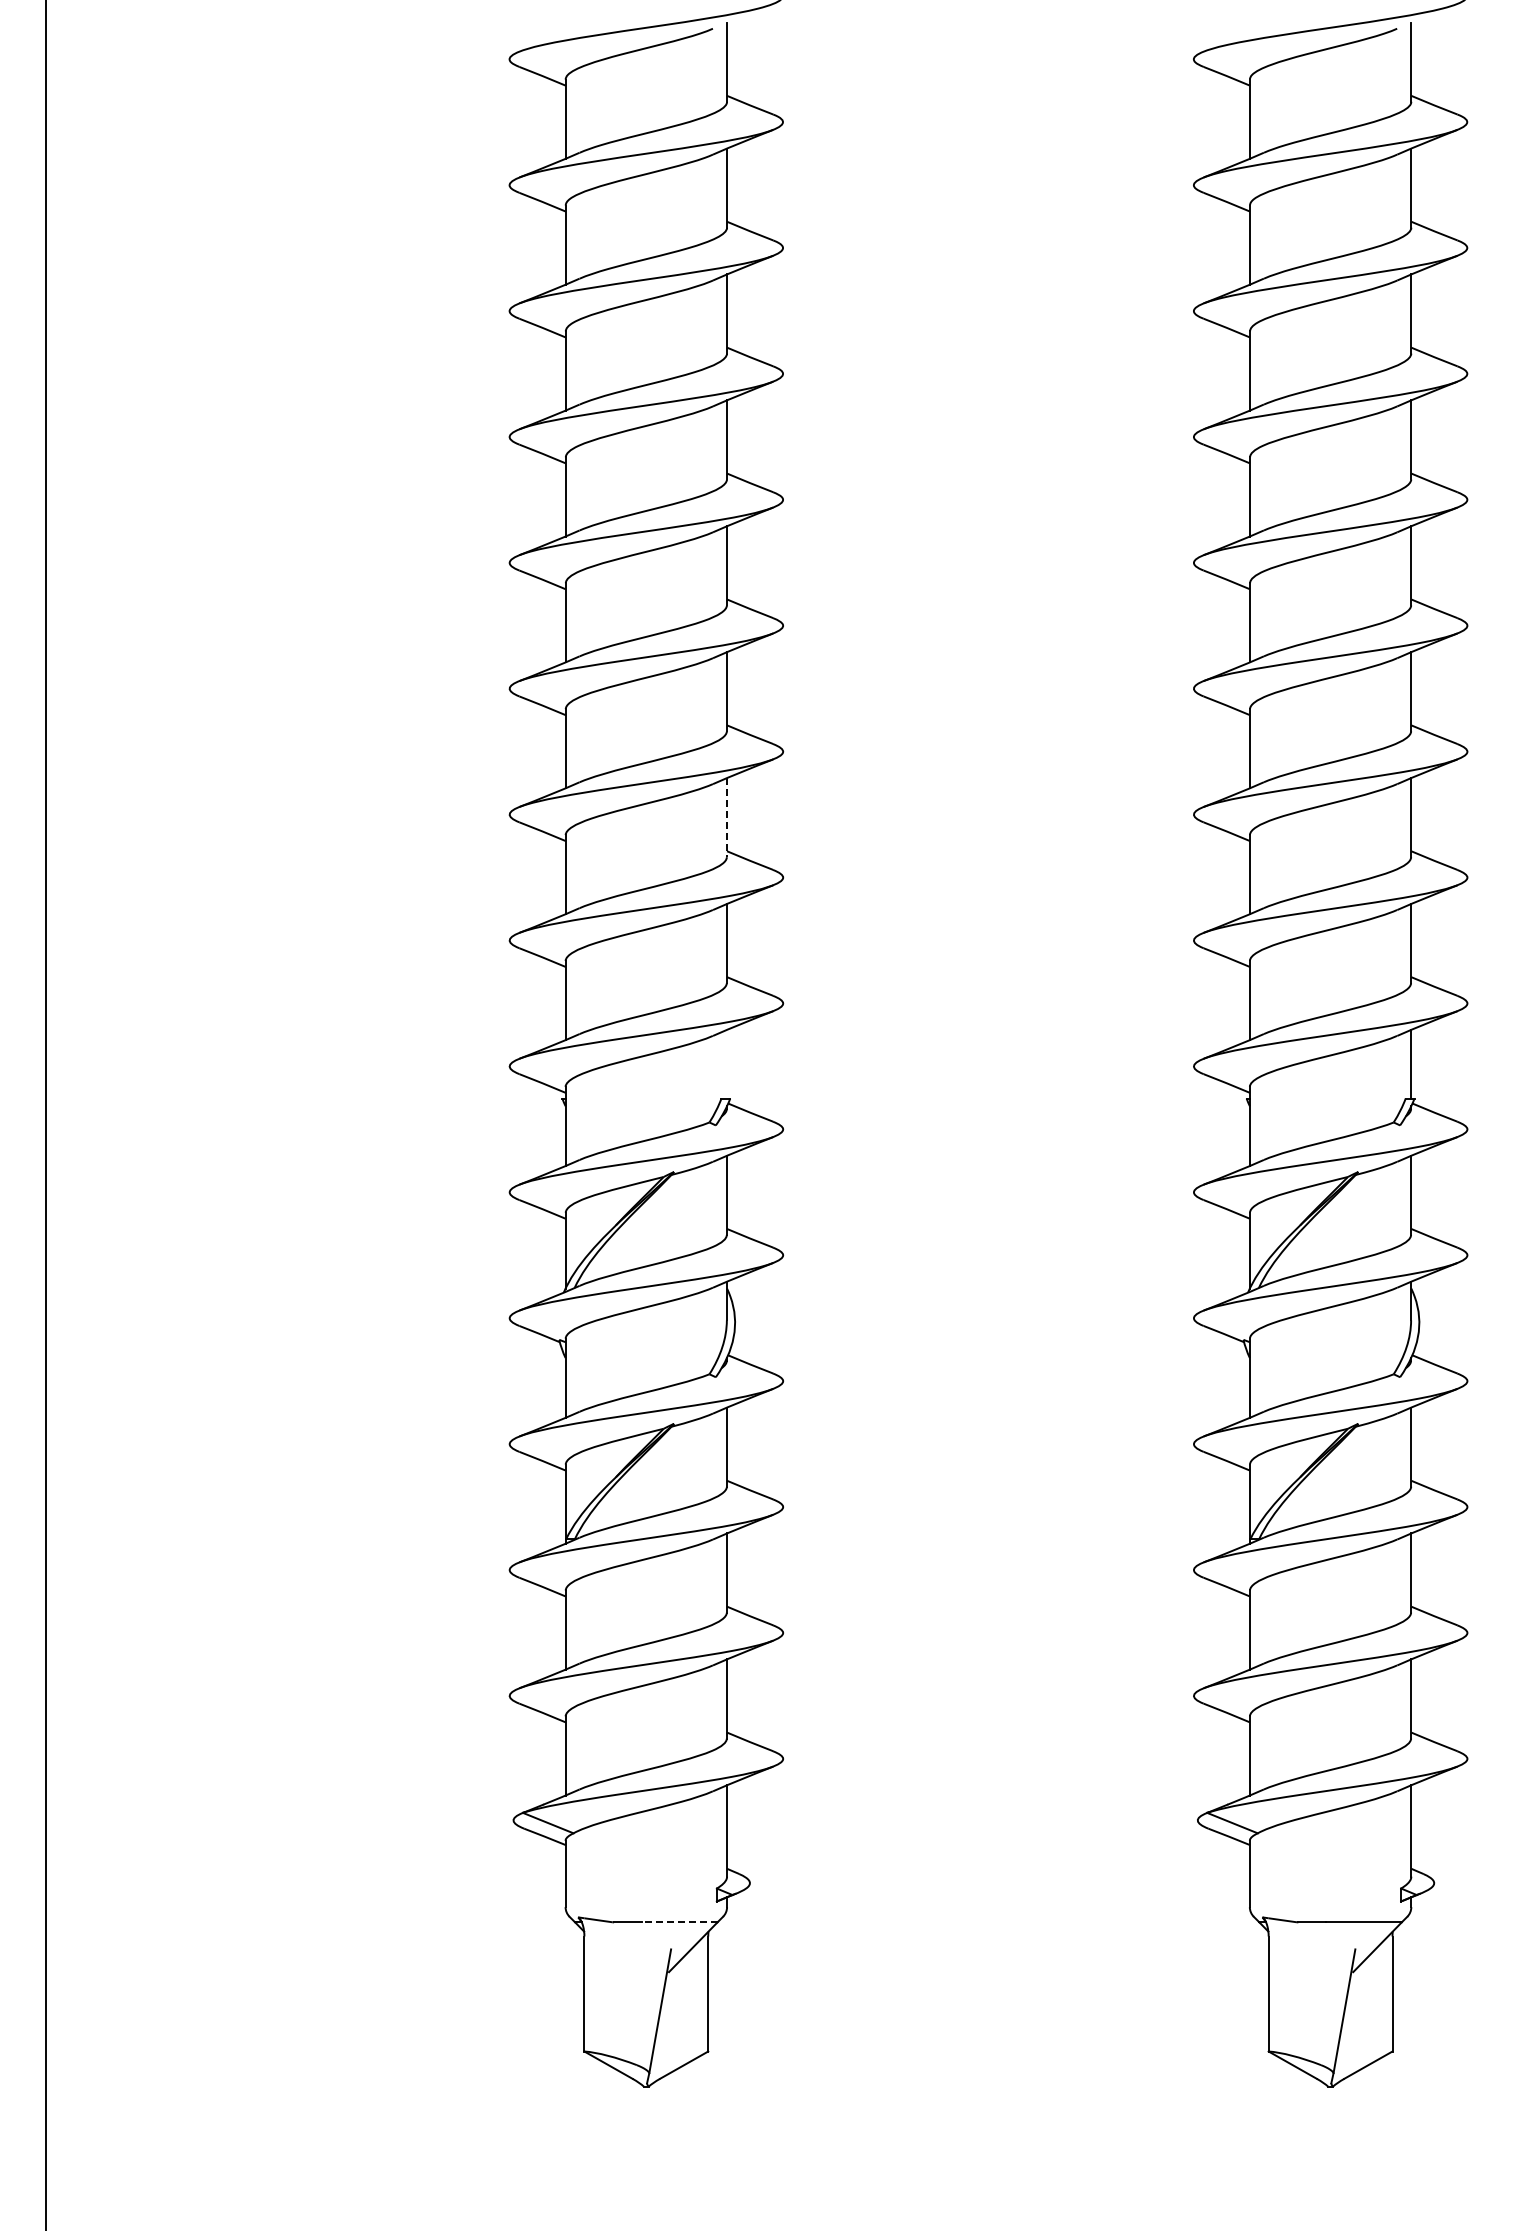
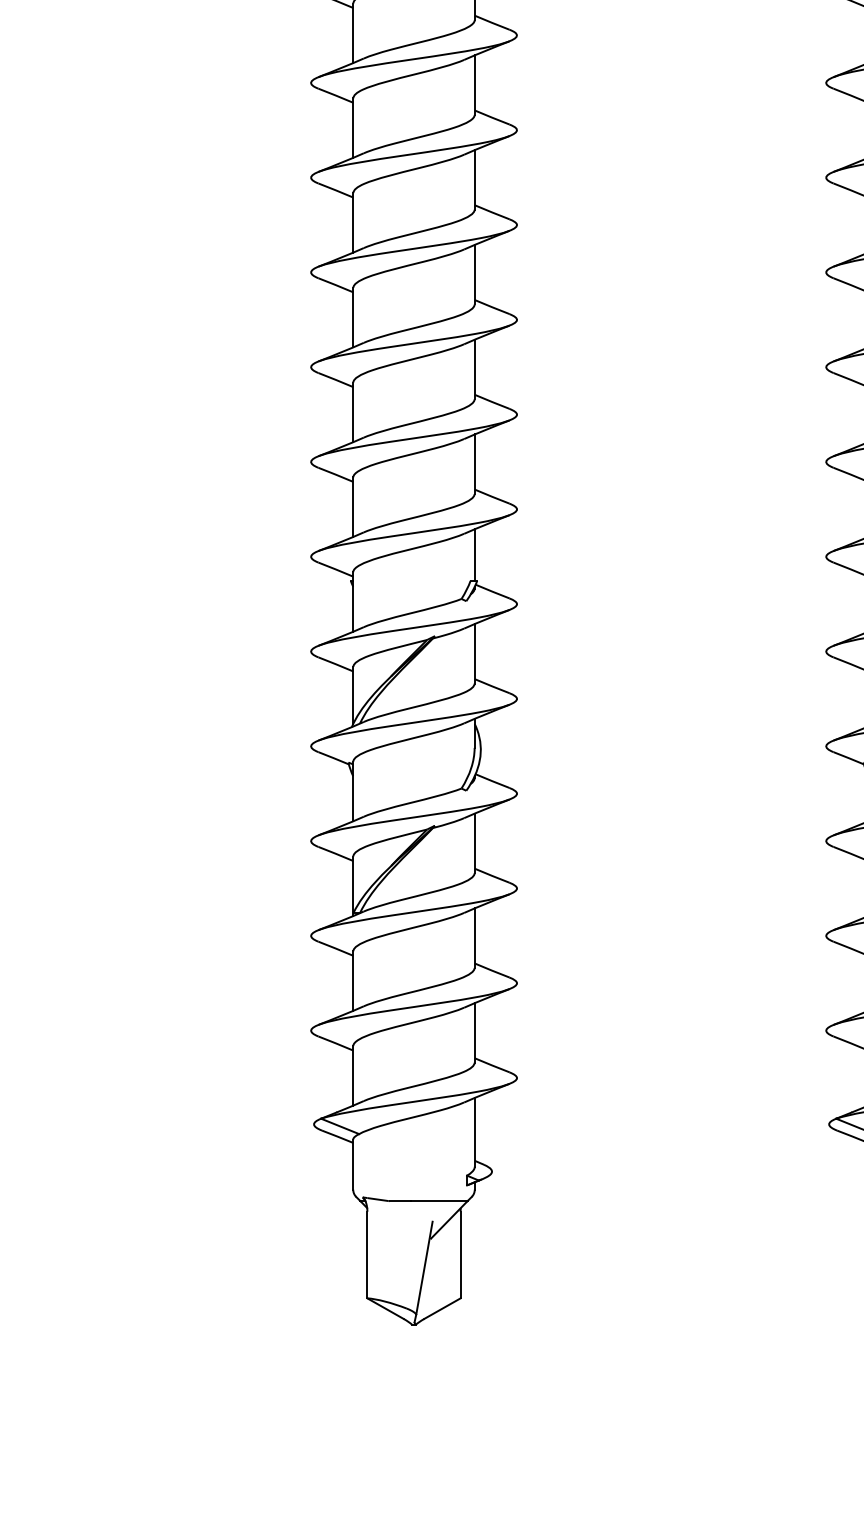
line: (727, 817) -> (475, 369), dashed -> solid
line: (727, 1063) -> (475, 554), added
line: (679, 1922) -> (438, 1201), dashed -> solid

